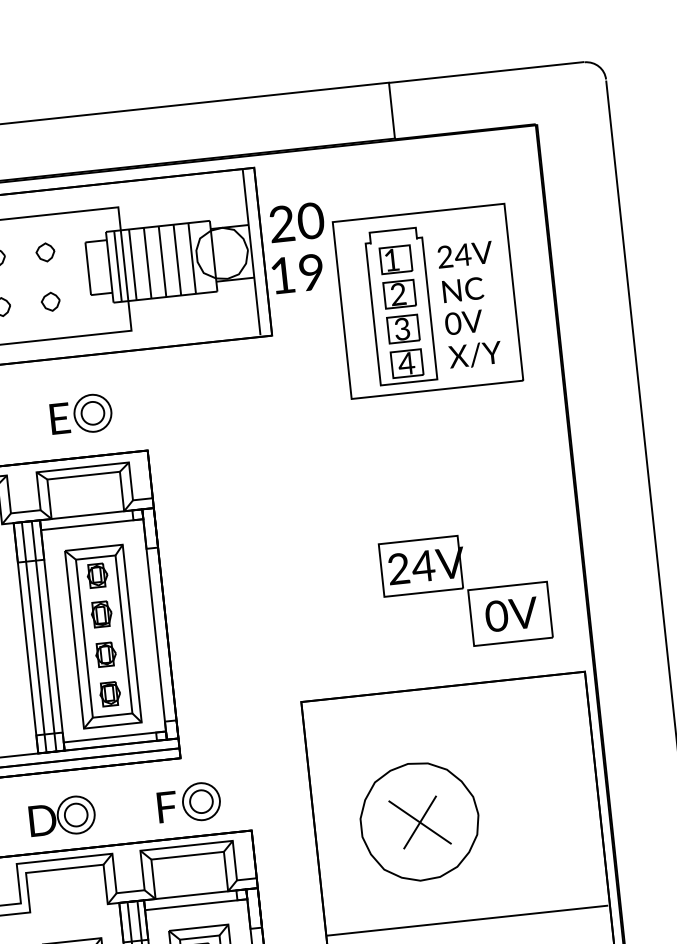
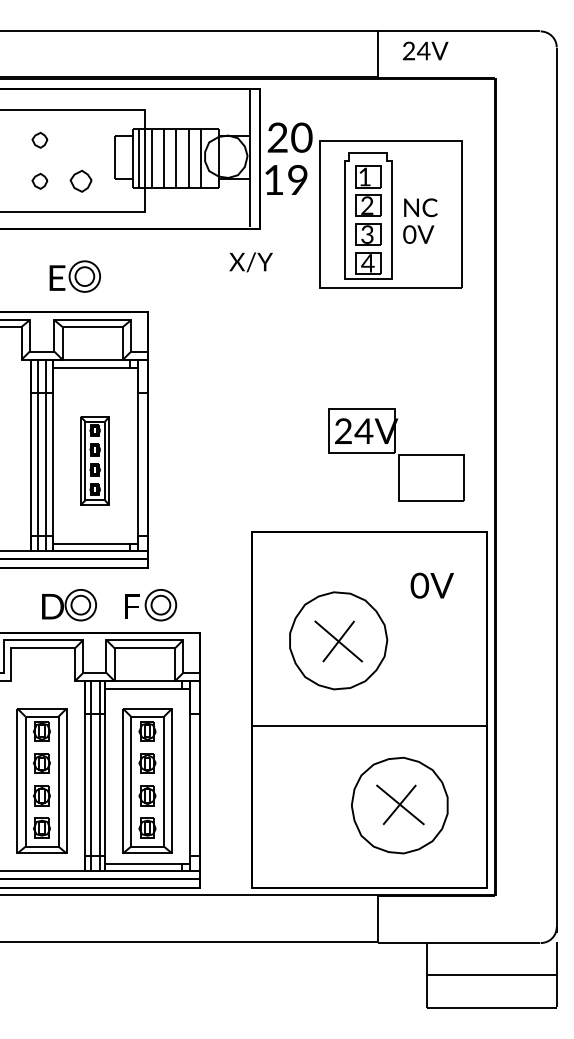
part: (44, 252) -> (80, 140), removed
text: (464, 254) -> (425, 50), moved
part: (50, 302) -> (80, 181), size x1.4
text: (474, 355) -> (250, 262), moved
part: (80, 414) -> (74, 276), moved
text: (510, 614) -> (431, 585), moved
part: (102, 636) -> (94, 460), size x0.6
part: (62, 816) -> (69, 605), moved

